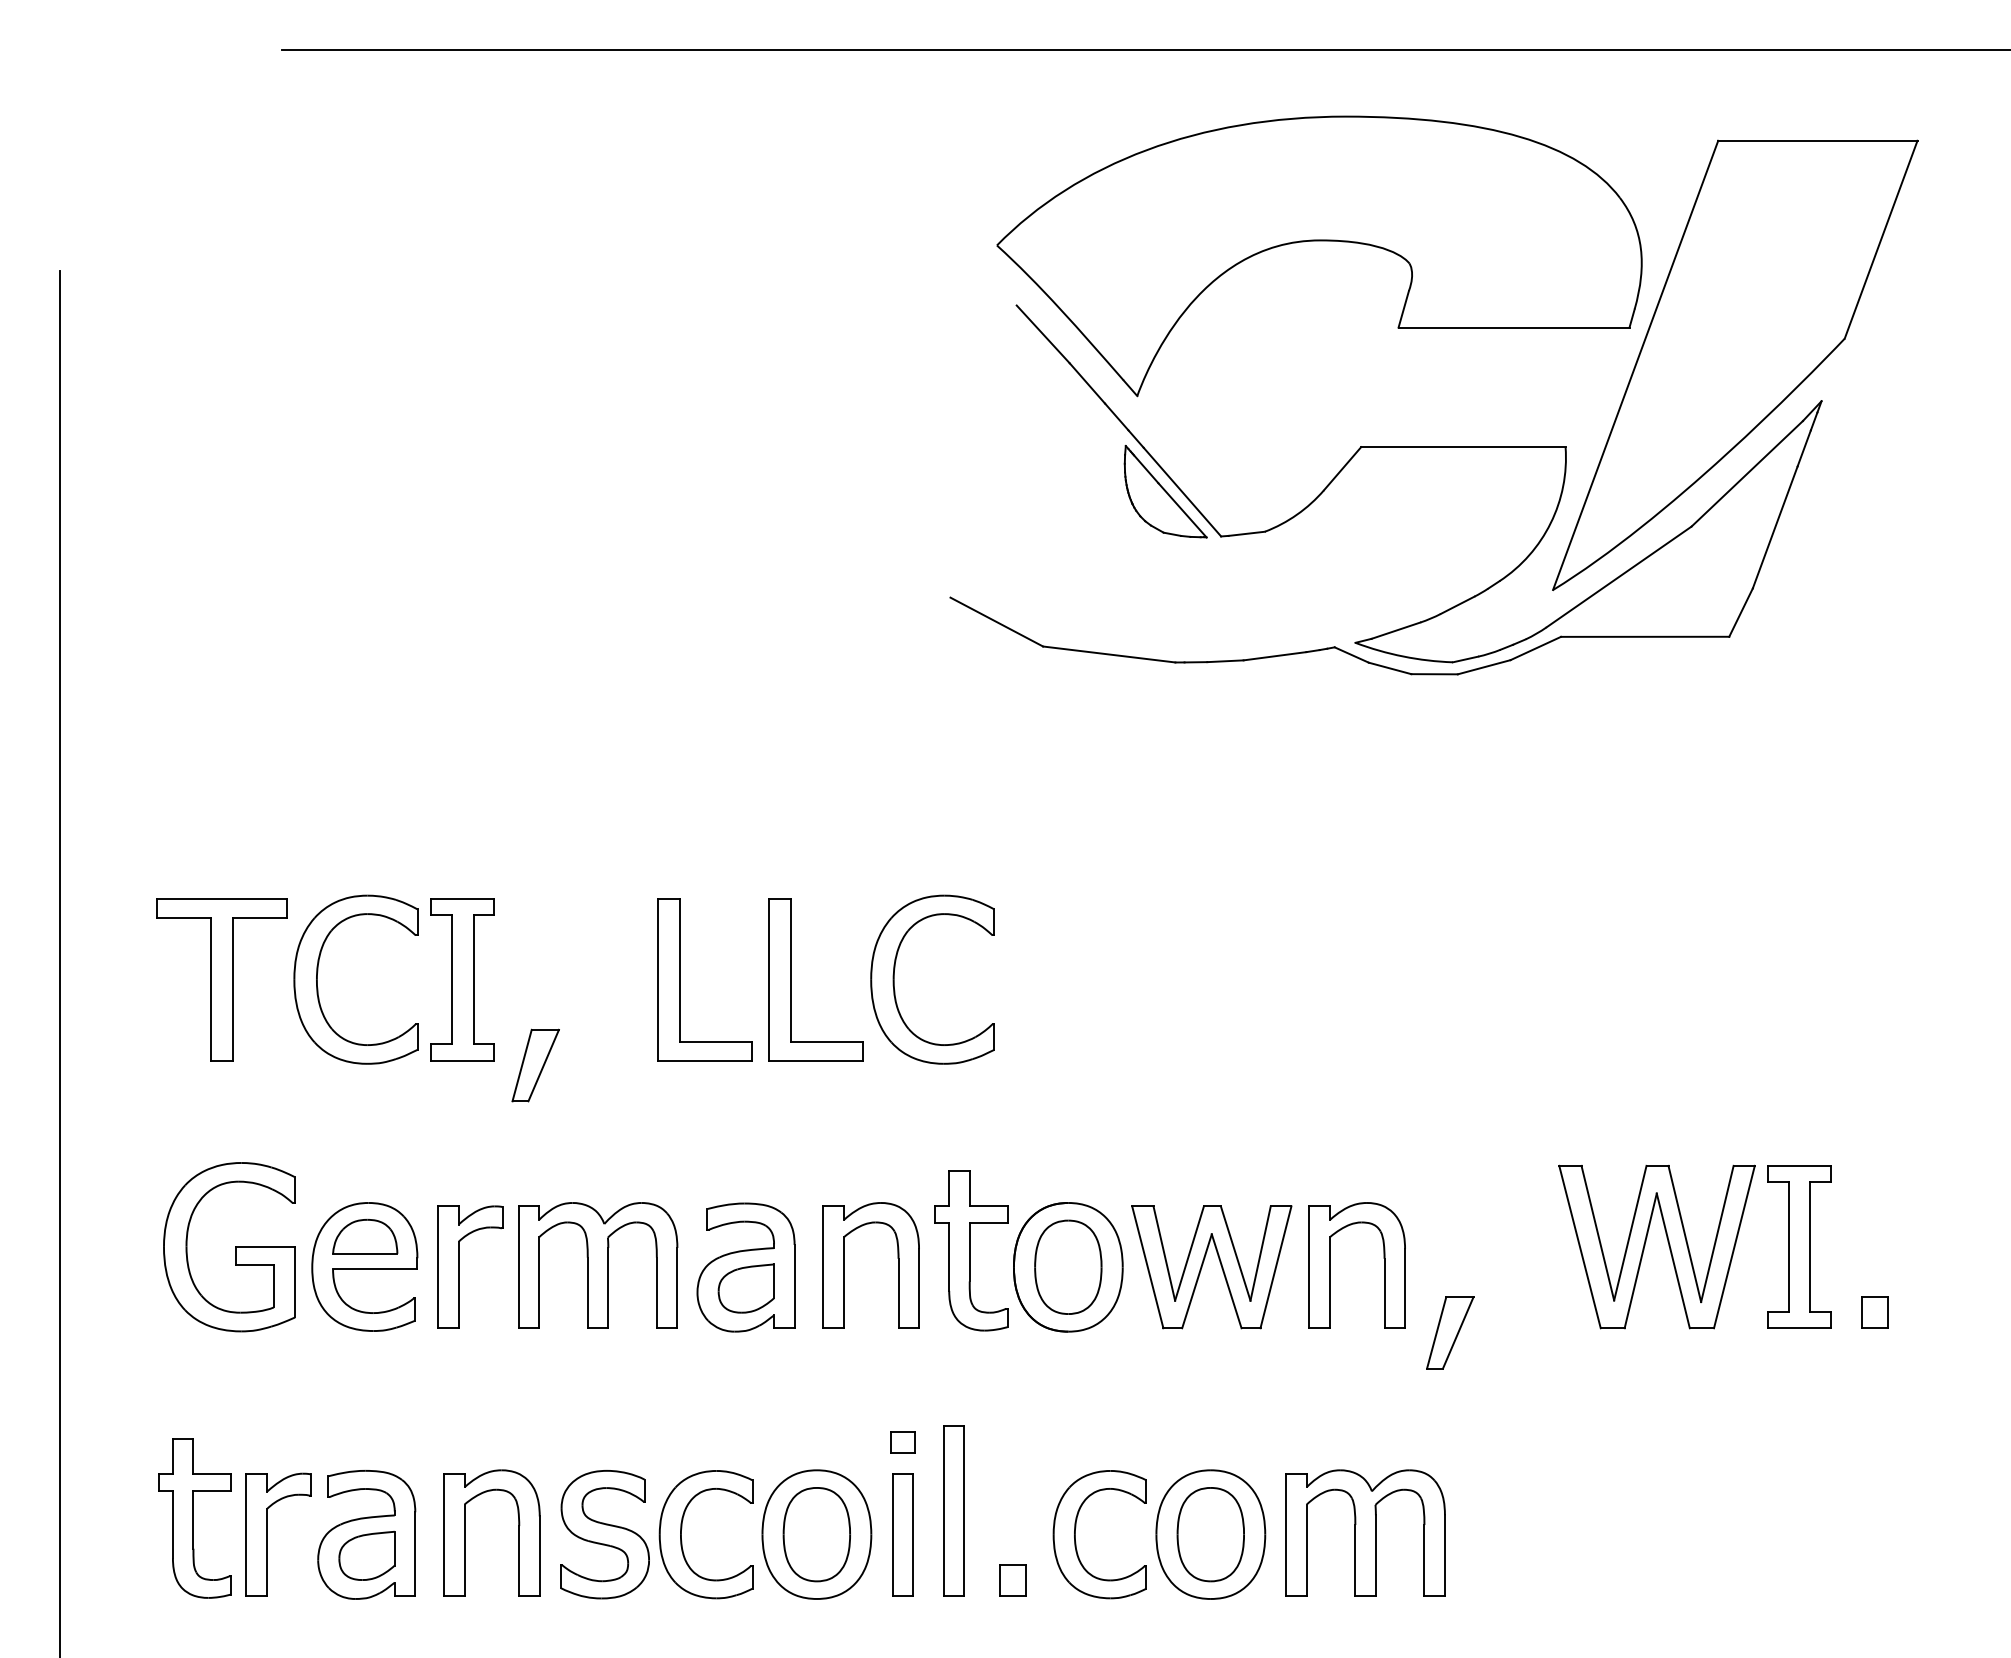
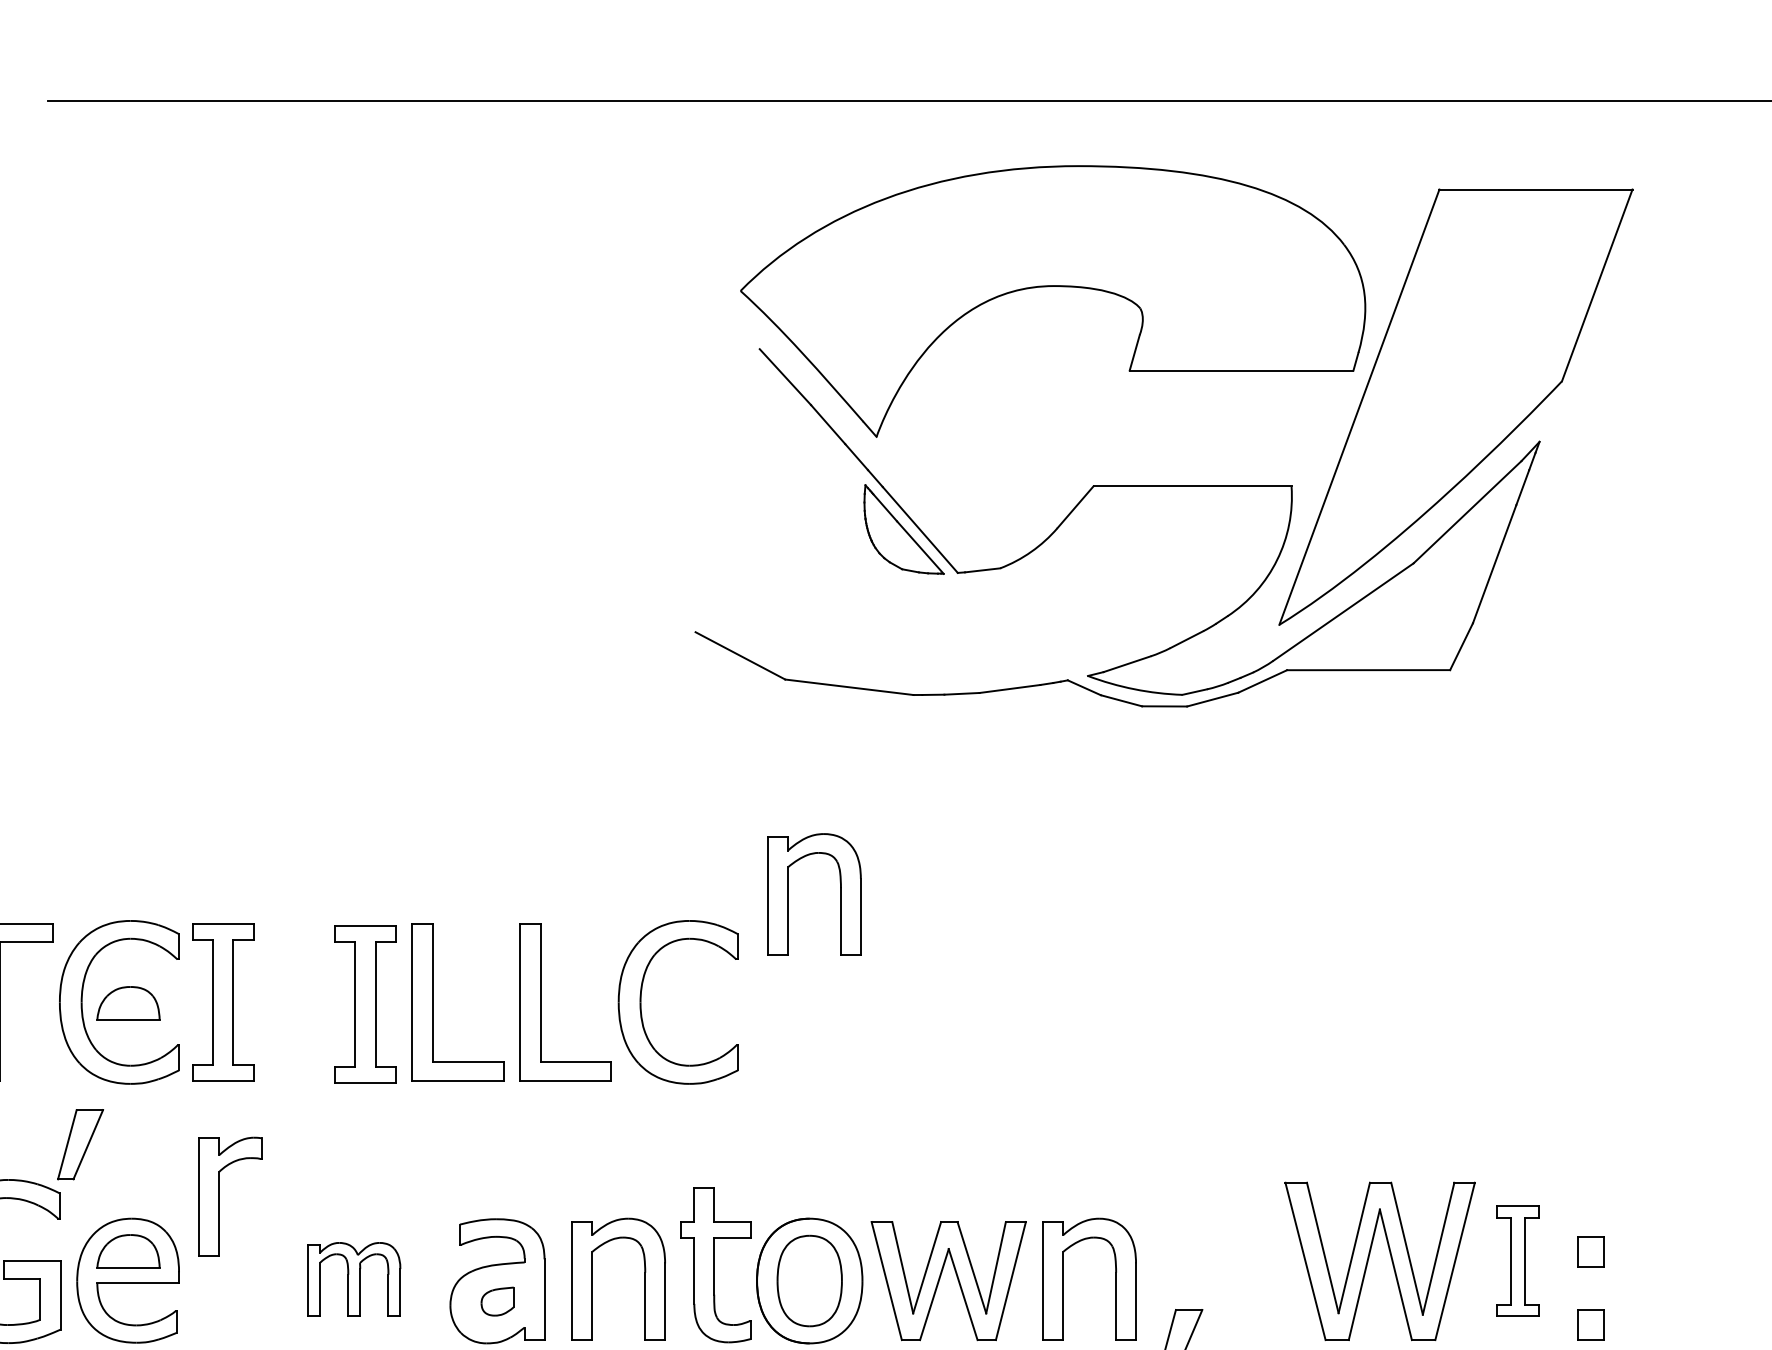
part: (1046, 868) -> (788, 894), added
part: (365, 980) -> (128, 1003), added
part: (609, 981) -> (365, 1004), added
part: (535, 1065) -> (80, 1144), moved
part: (1874, 1237) -> (1590, 1252), added
part: (1799, 1246) -> (1518, 1260), size x0.7
part: (598, 1265) -> (354, 1279), size x0.6
part: (459, 1266) -> (219, 1195), moved
part: (745, 1288) -> (496, 1301), size x0.6

